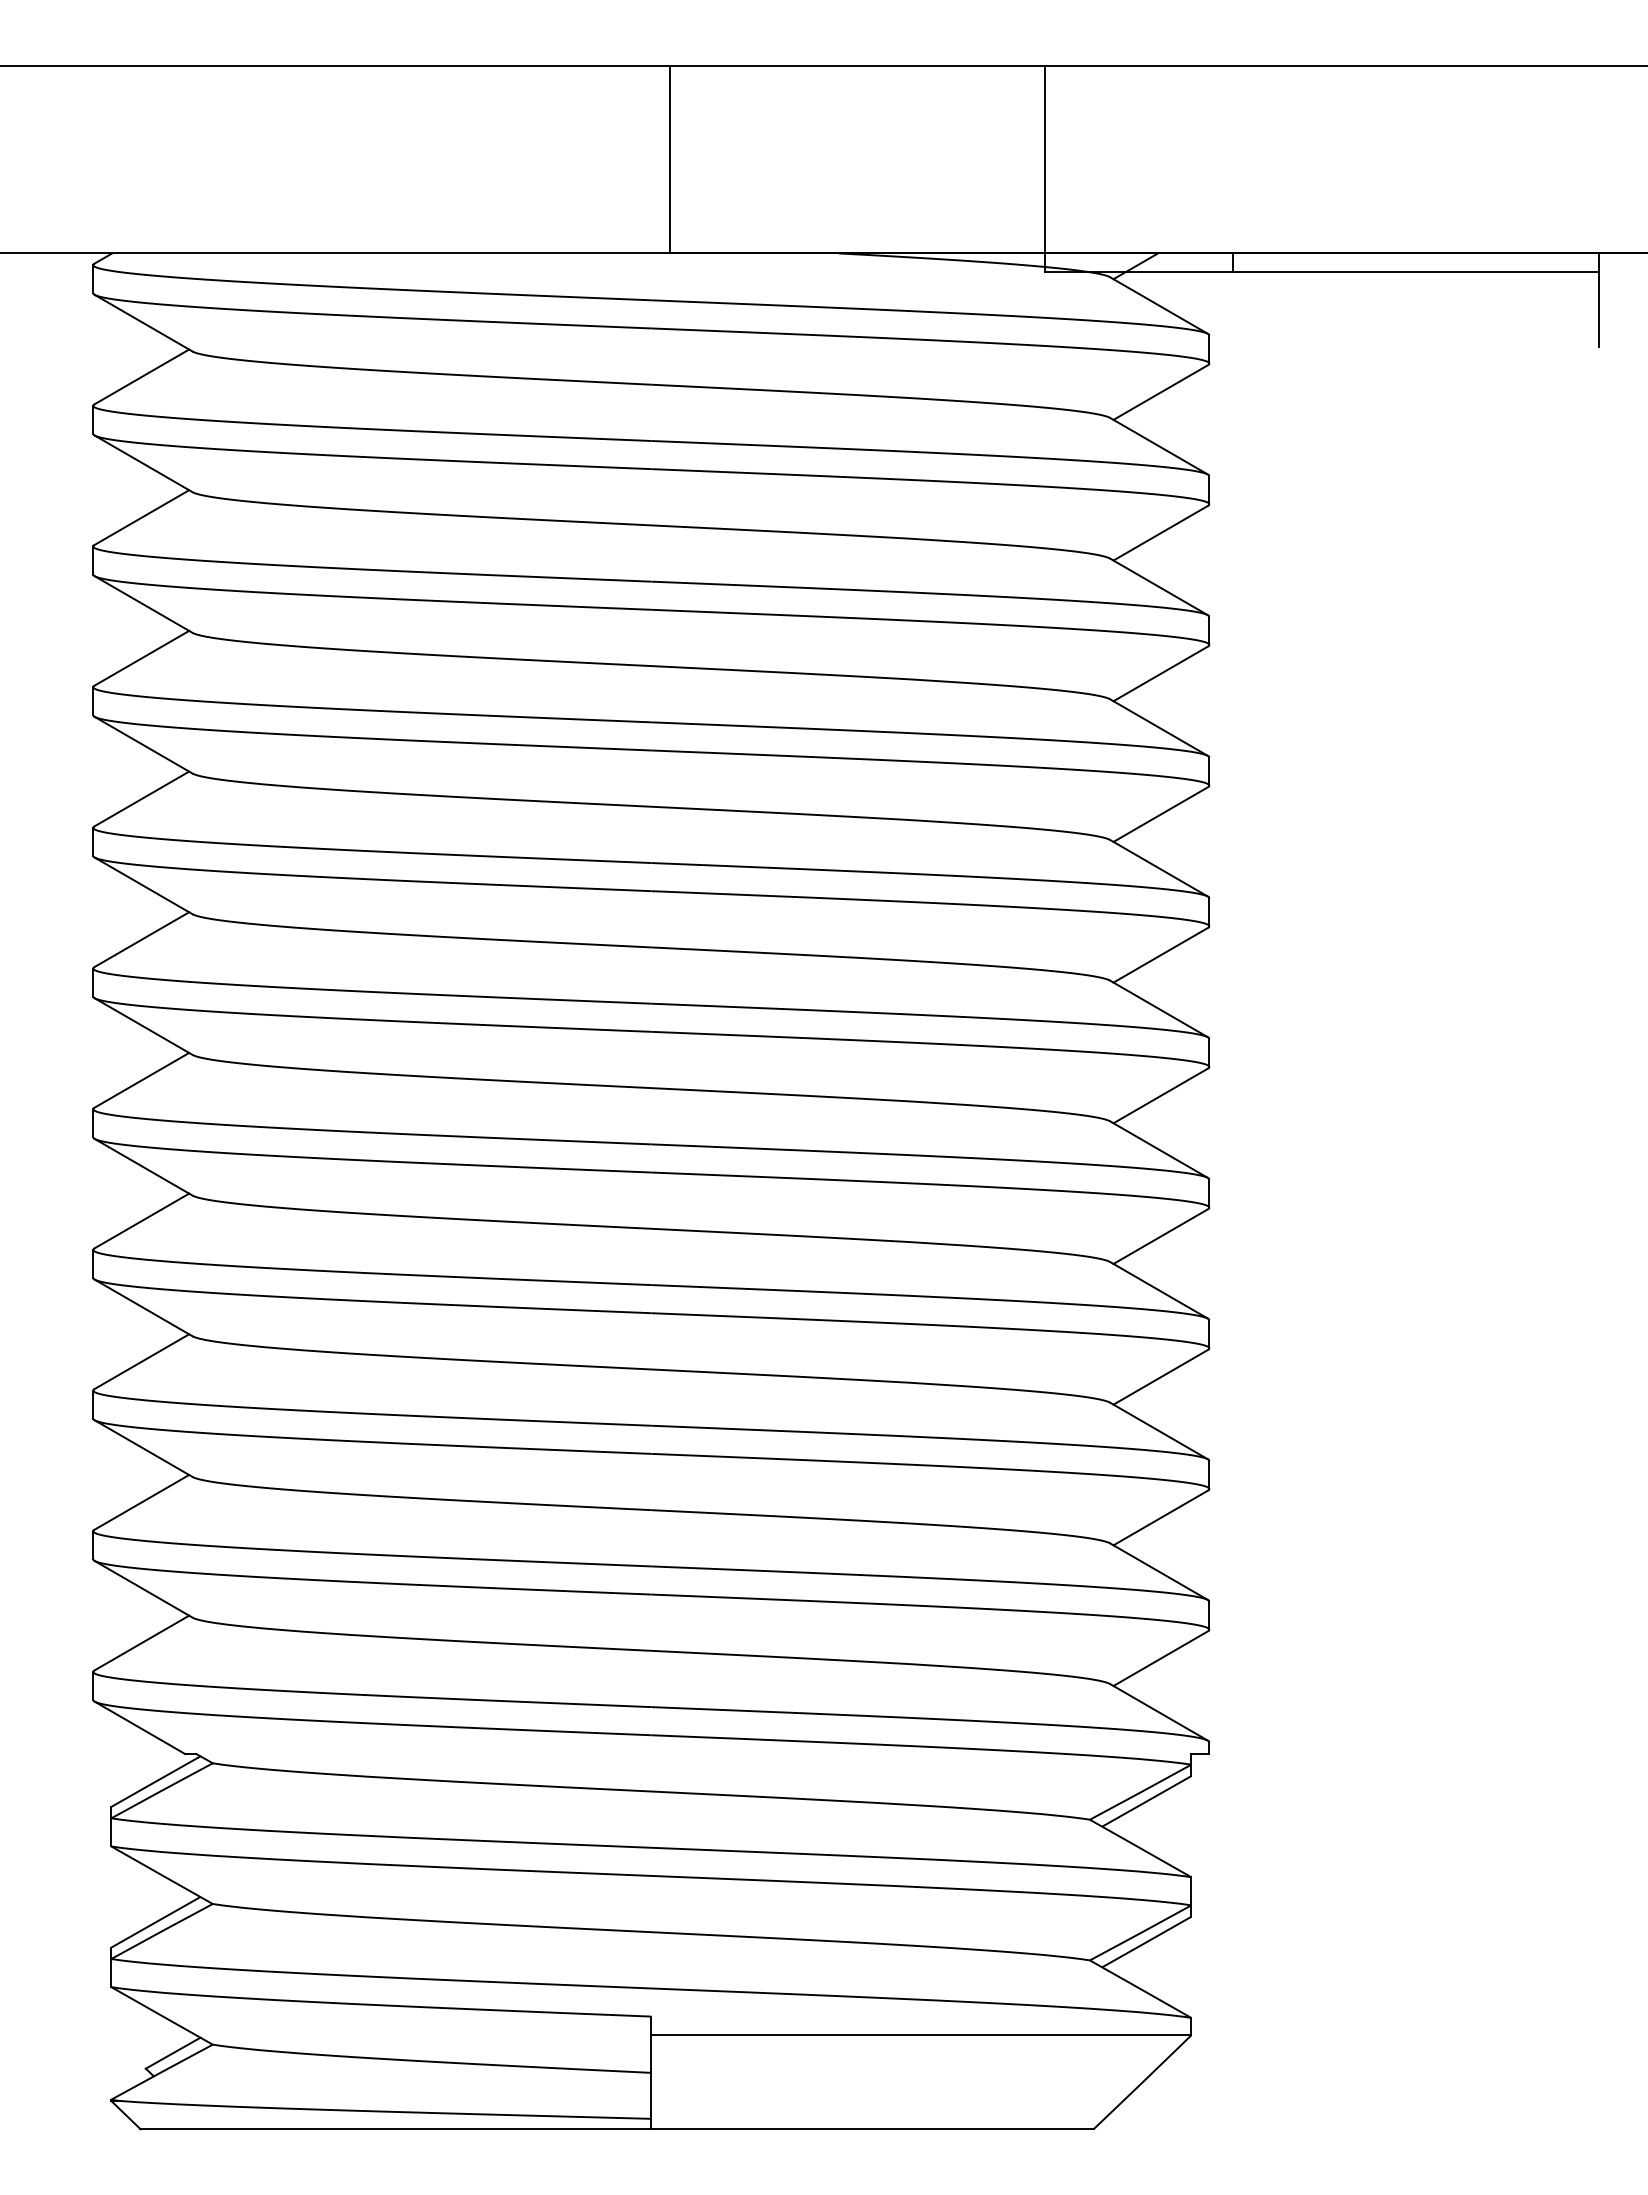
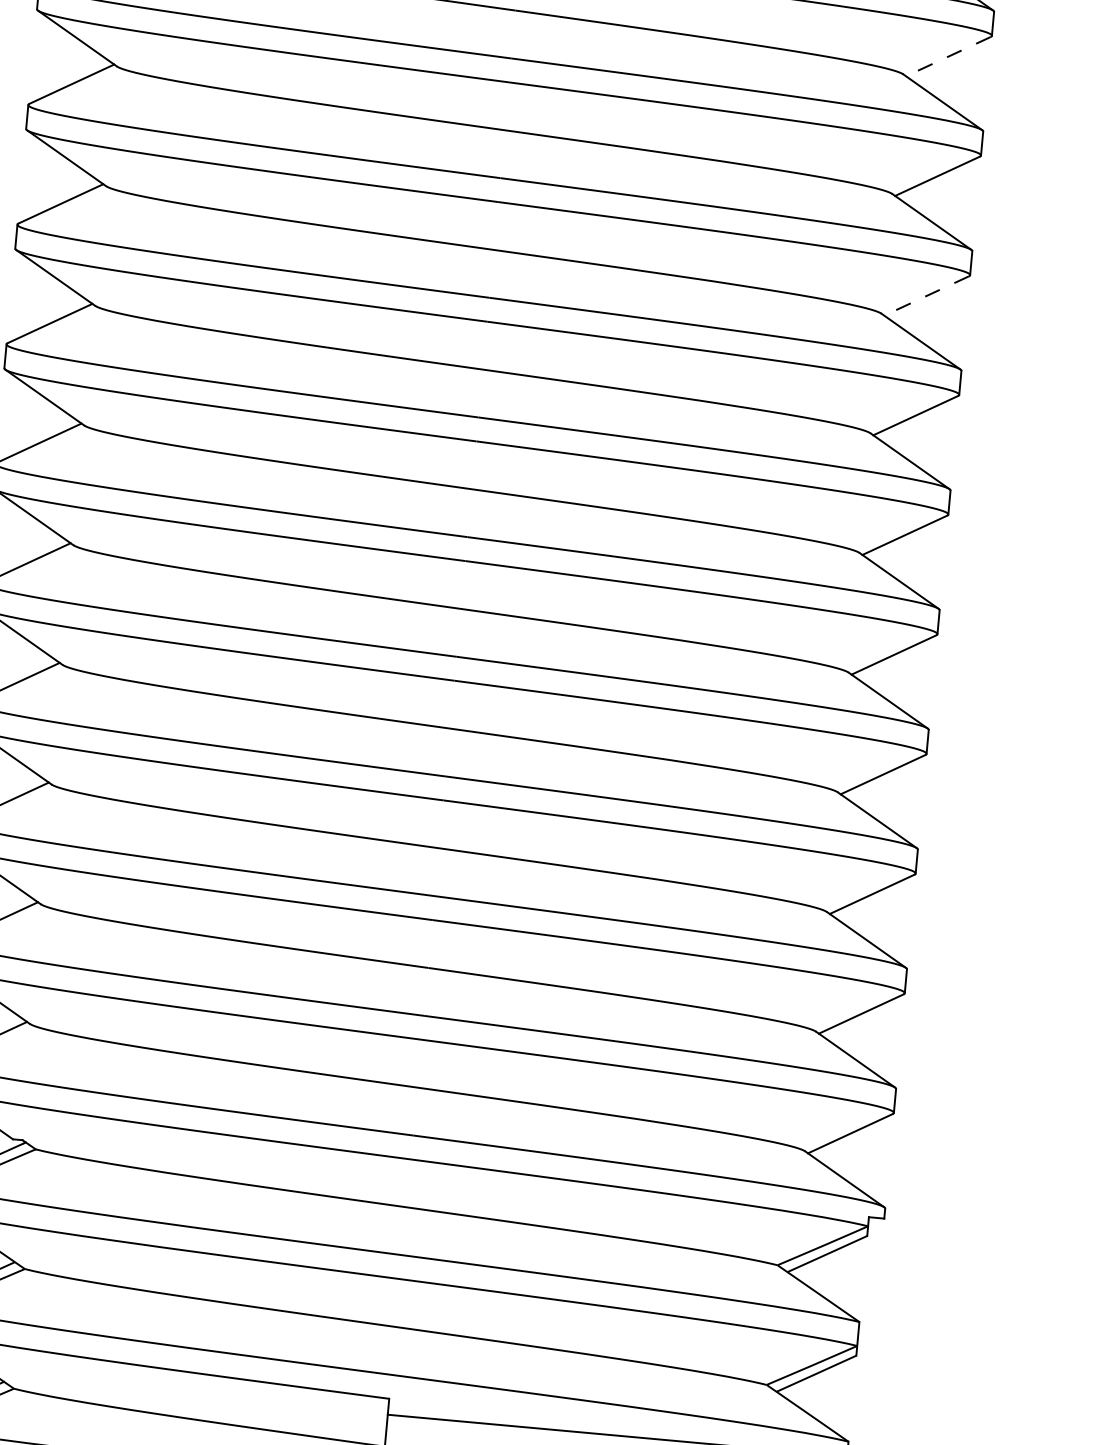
line: (1160, 392) -> (948, 56), solid -> dashed
line: (1160, 673) -> (926, 295), solid -> dashed

